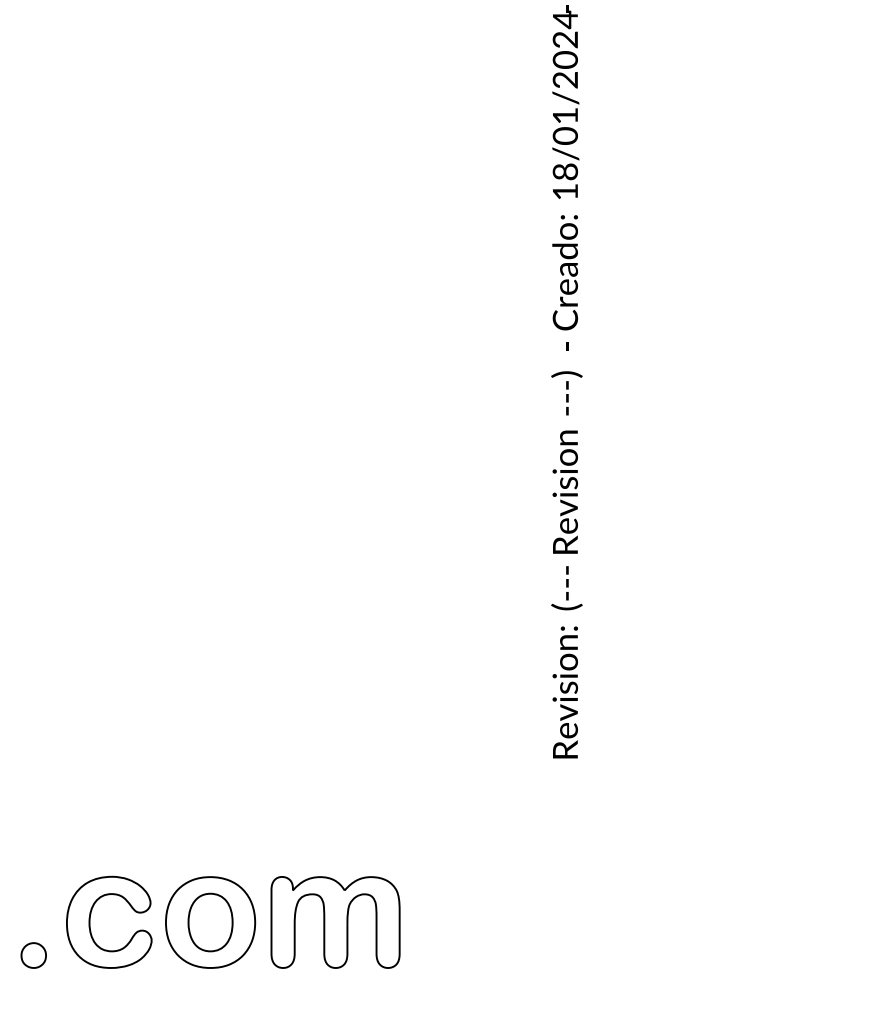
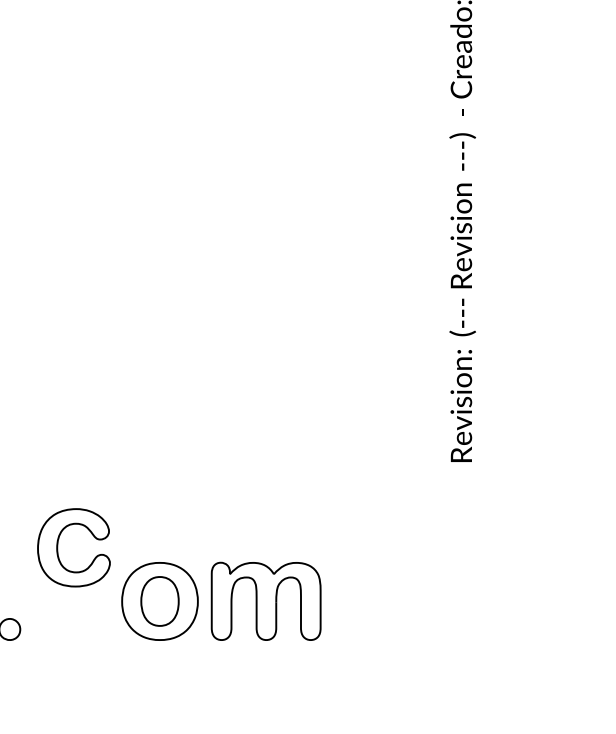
part: (90, 921) -> (58, 547), moved

